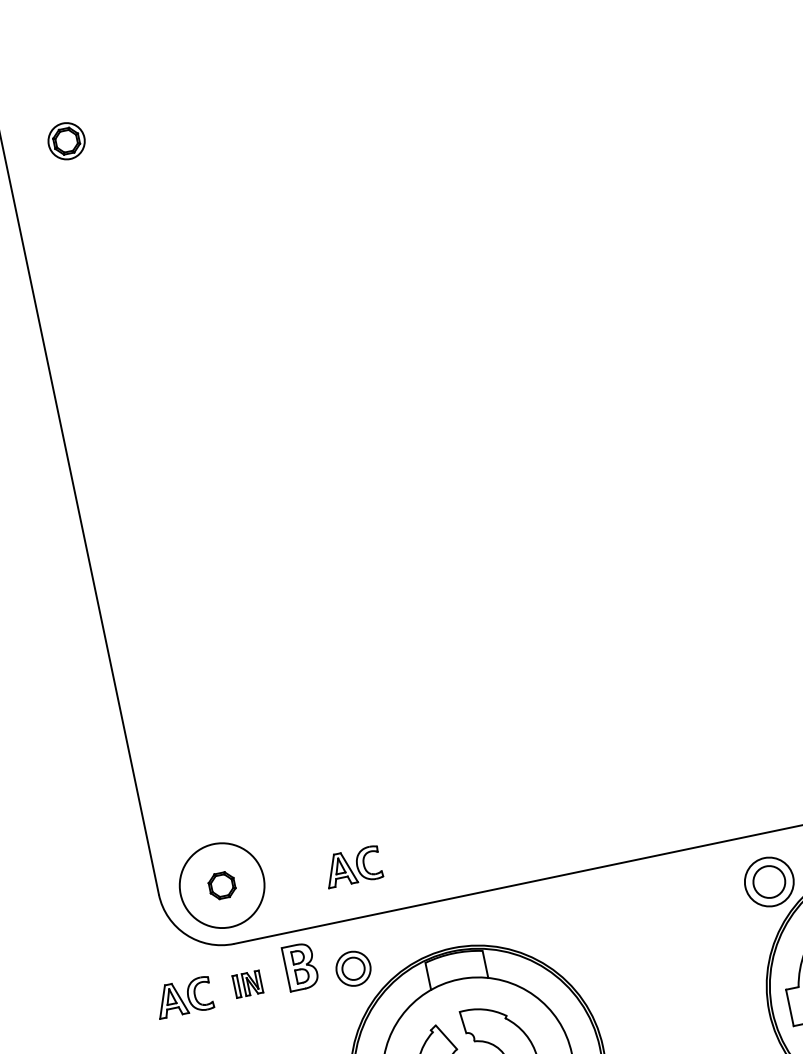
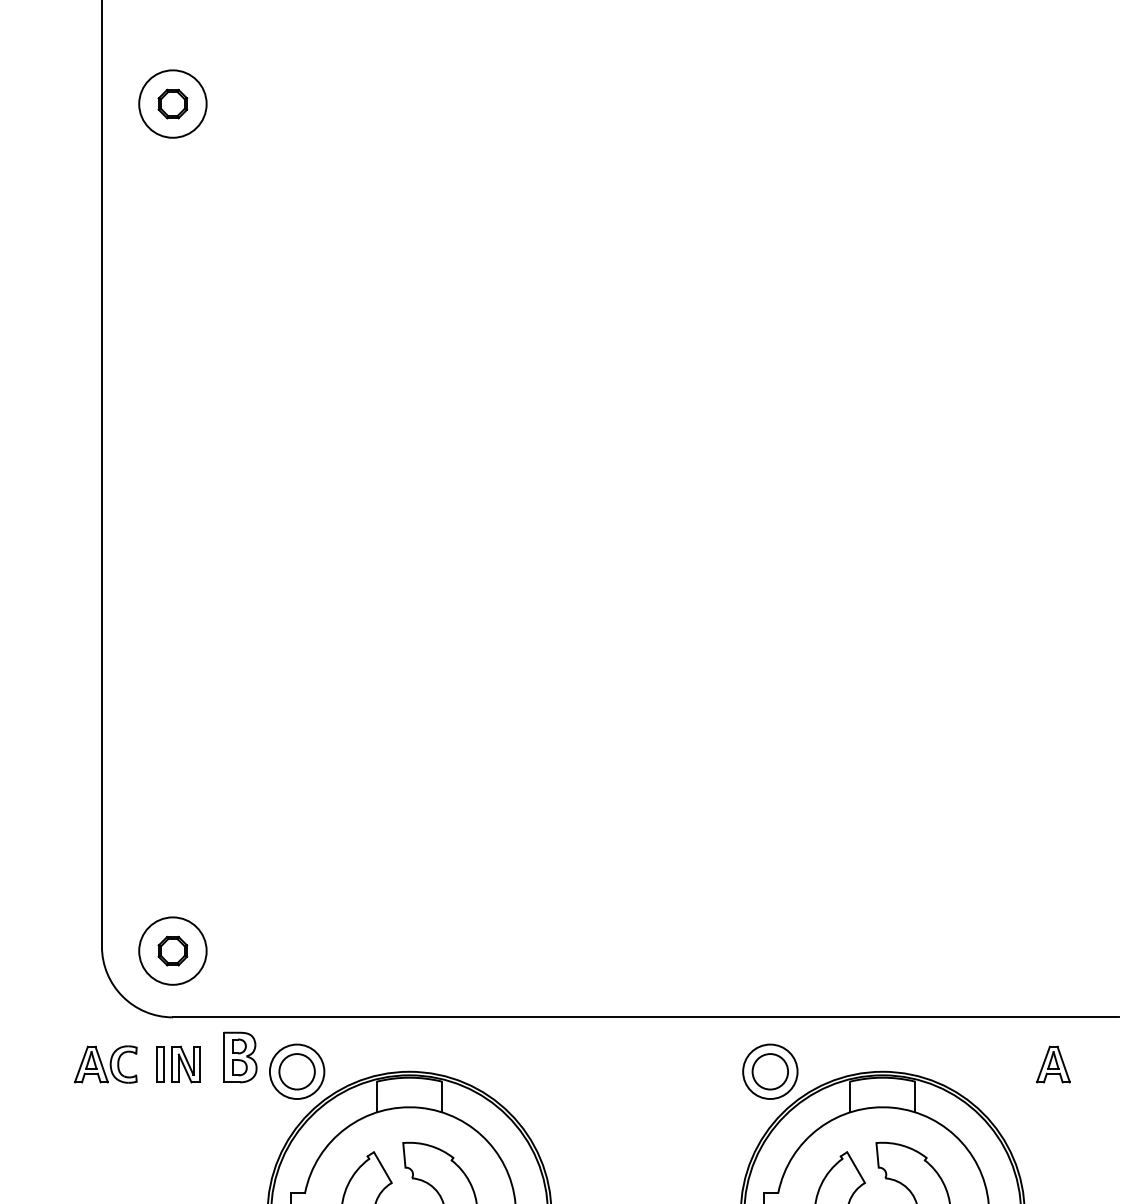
circle: (66, 140) -> (172, 103), size x1.67
part: (352, 866) -> (319, 960), removed
circle: (221, 885) -> (172, 950), size x0.71
part: (353, 968) -> (297, 1071), size x1.43
part: (247, 984) -> (178, 1064), size x1.43

